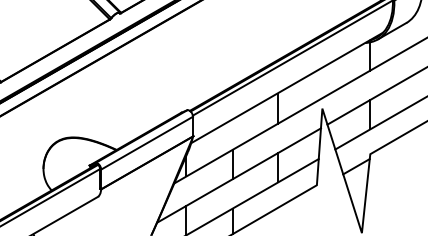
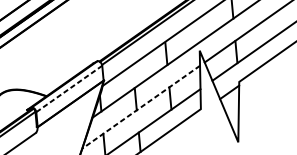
line: (147, 143) -> (69, 89), solid -> dashed
line: (239, 175) -> (141, 107), solid -> dashed

